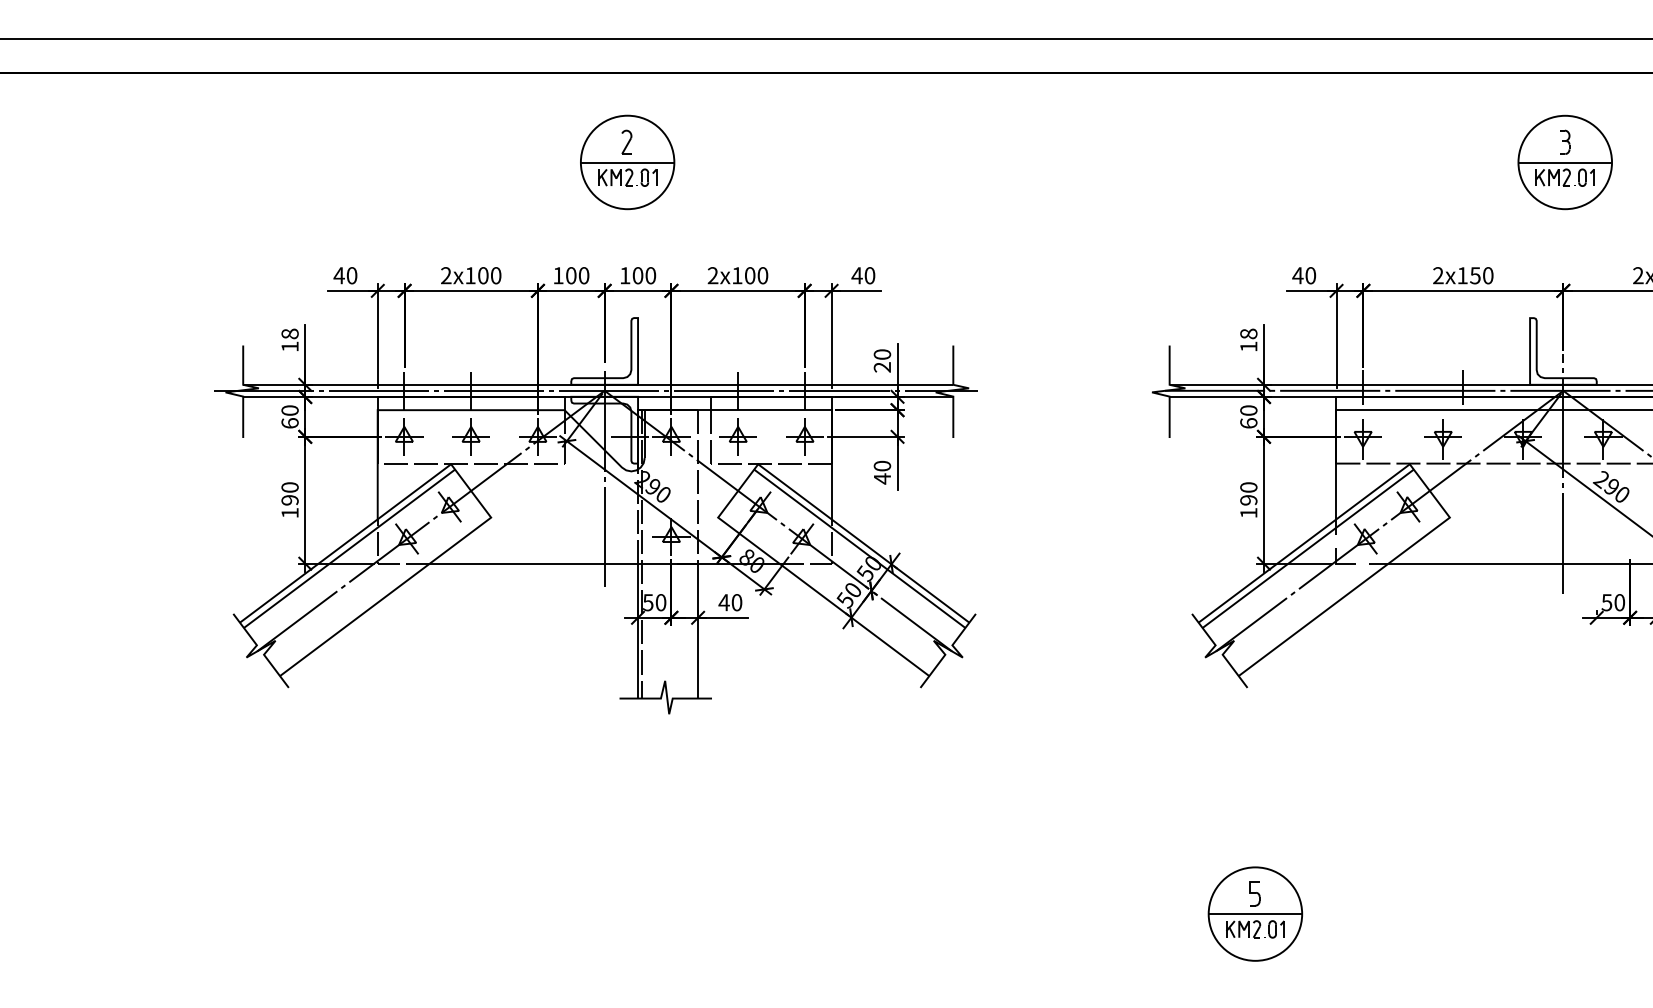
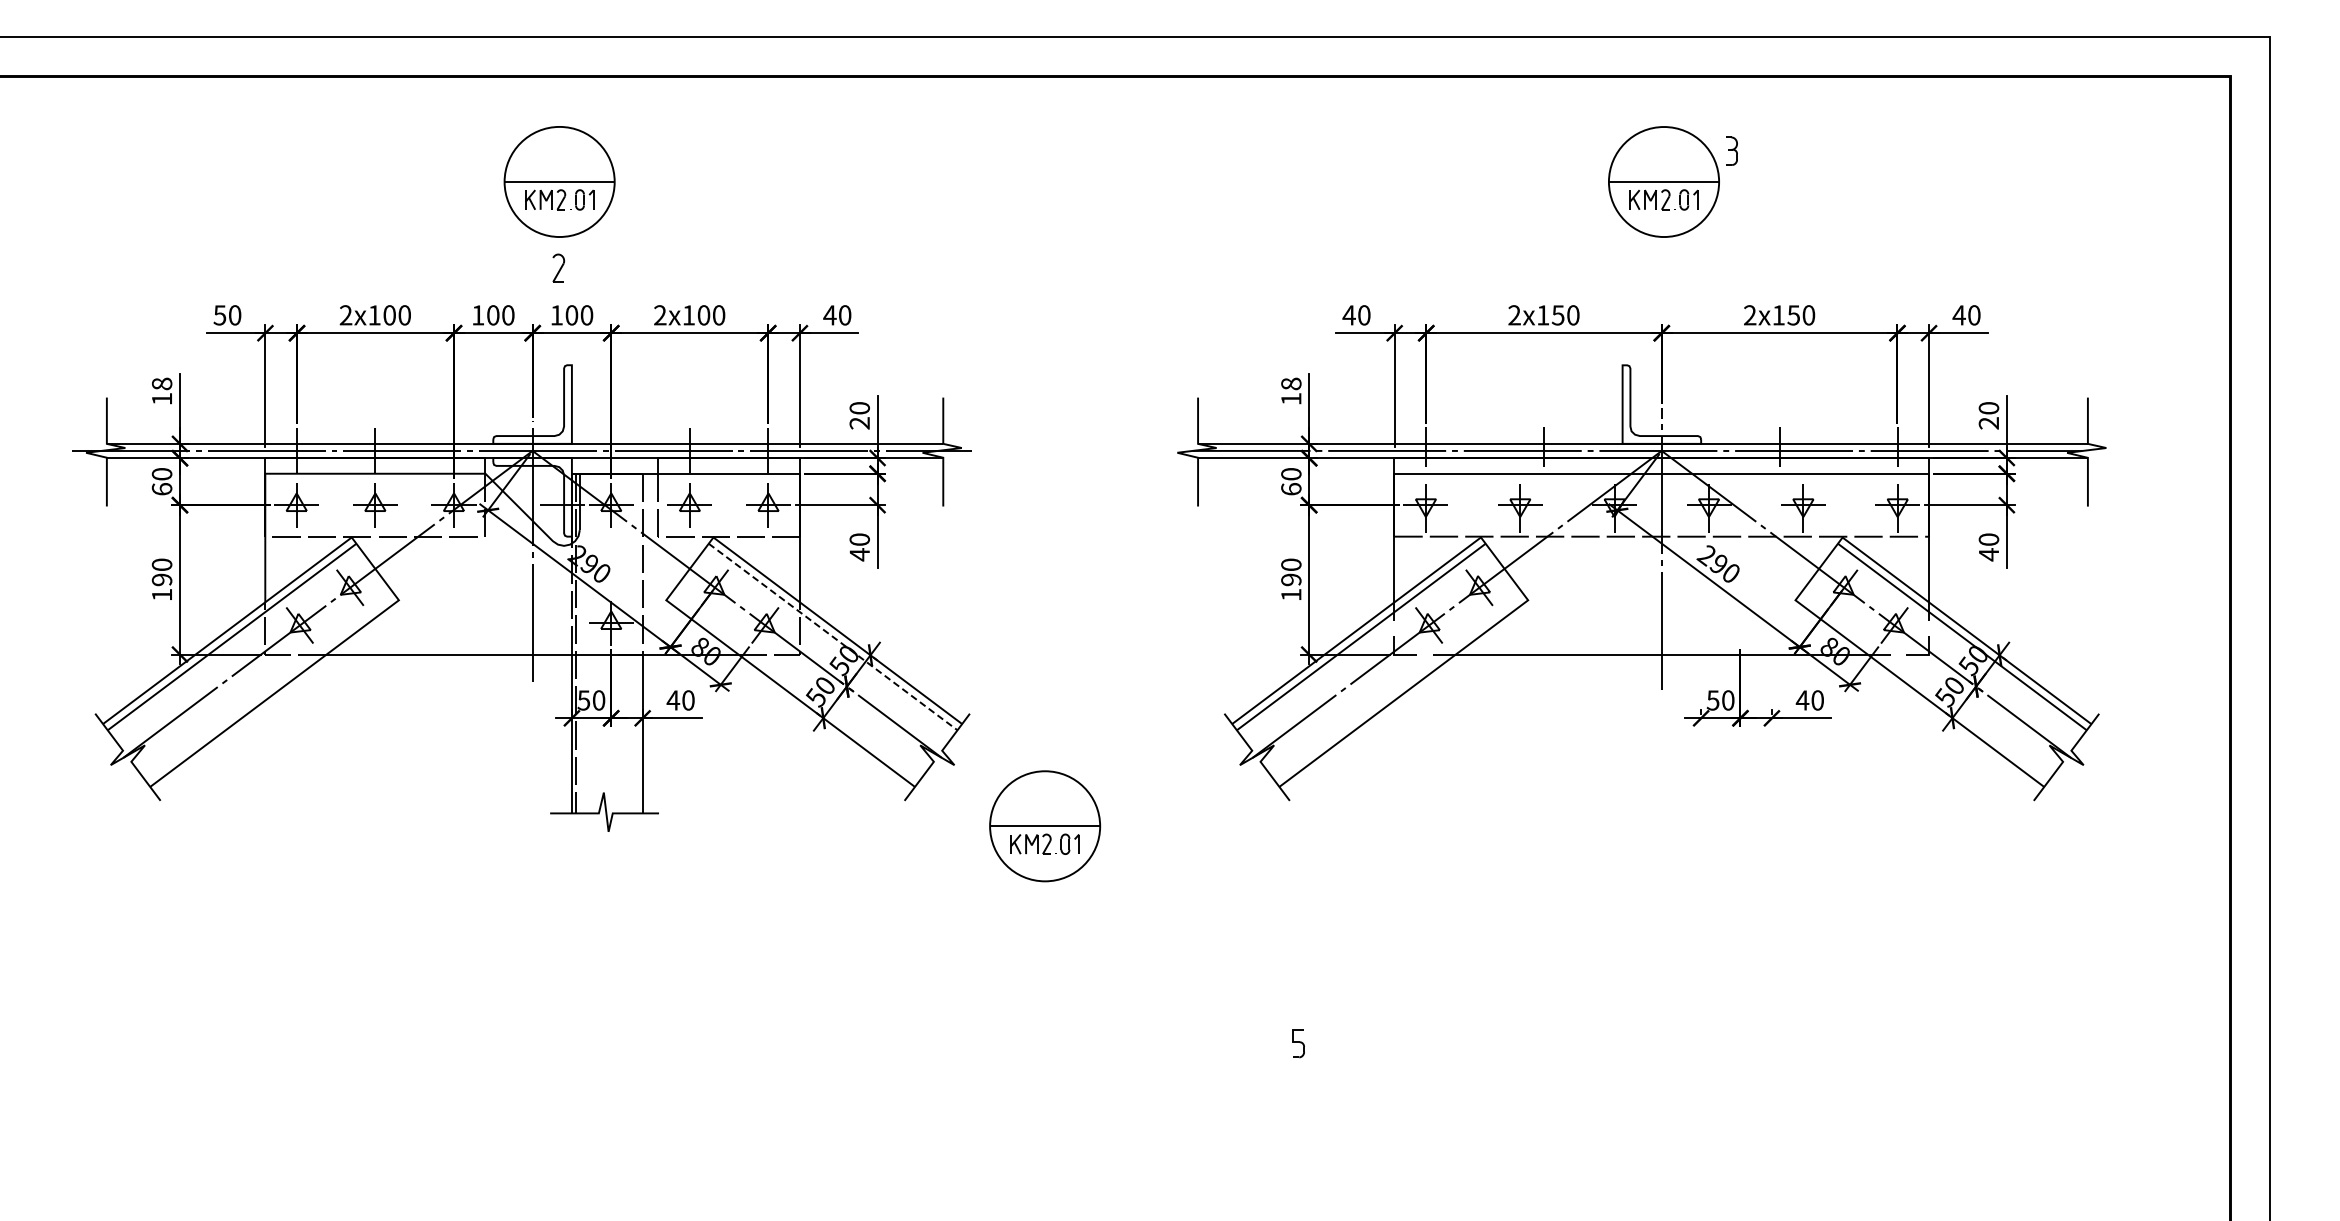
part: (626, 141) -> (558, 267), moved
part: (1564, 141) -> (1731, 150), moved
text: (338, 275) -> (219, 315), 40 -> 50
line: (860, 549) -> (833, 637), solid -> dashed
part: (1255, 914) -> (1045, 826), moved

